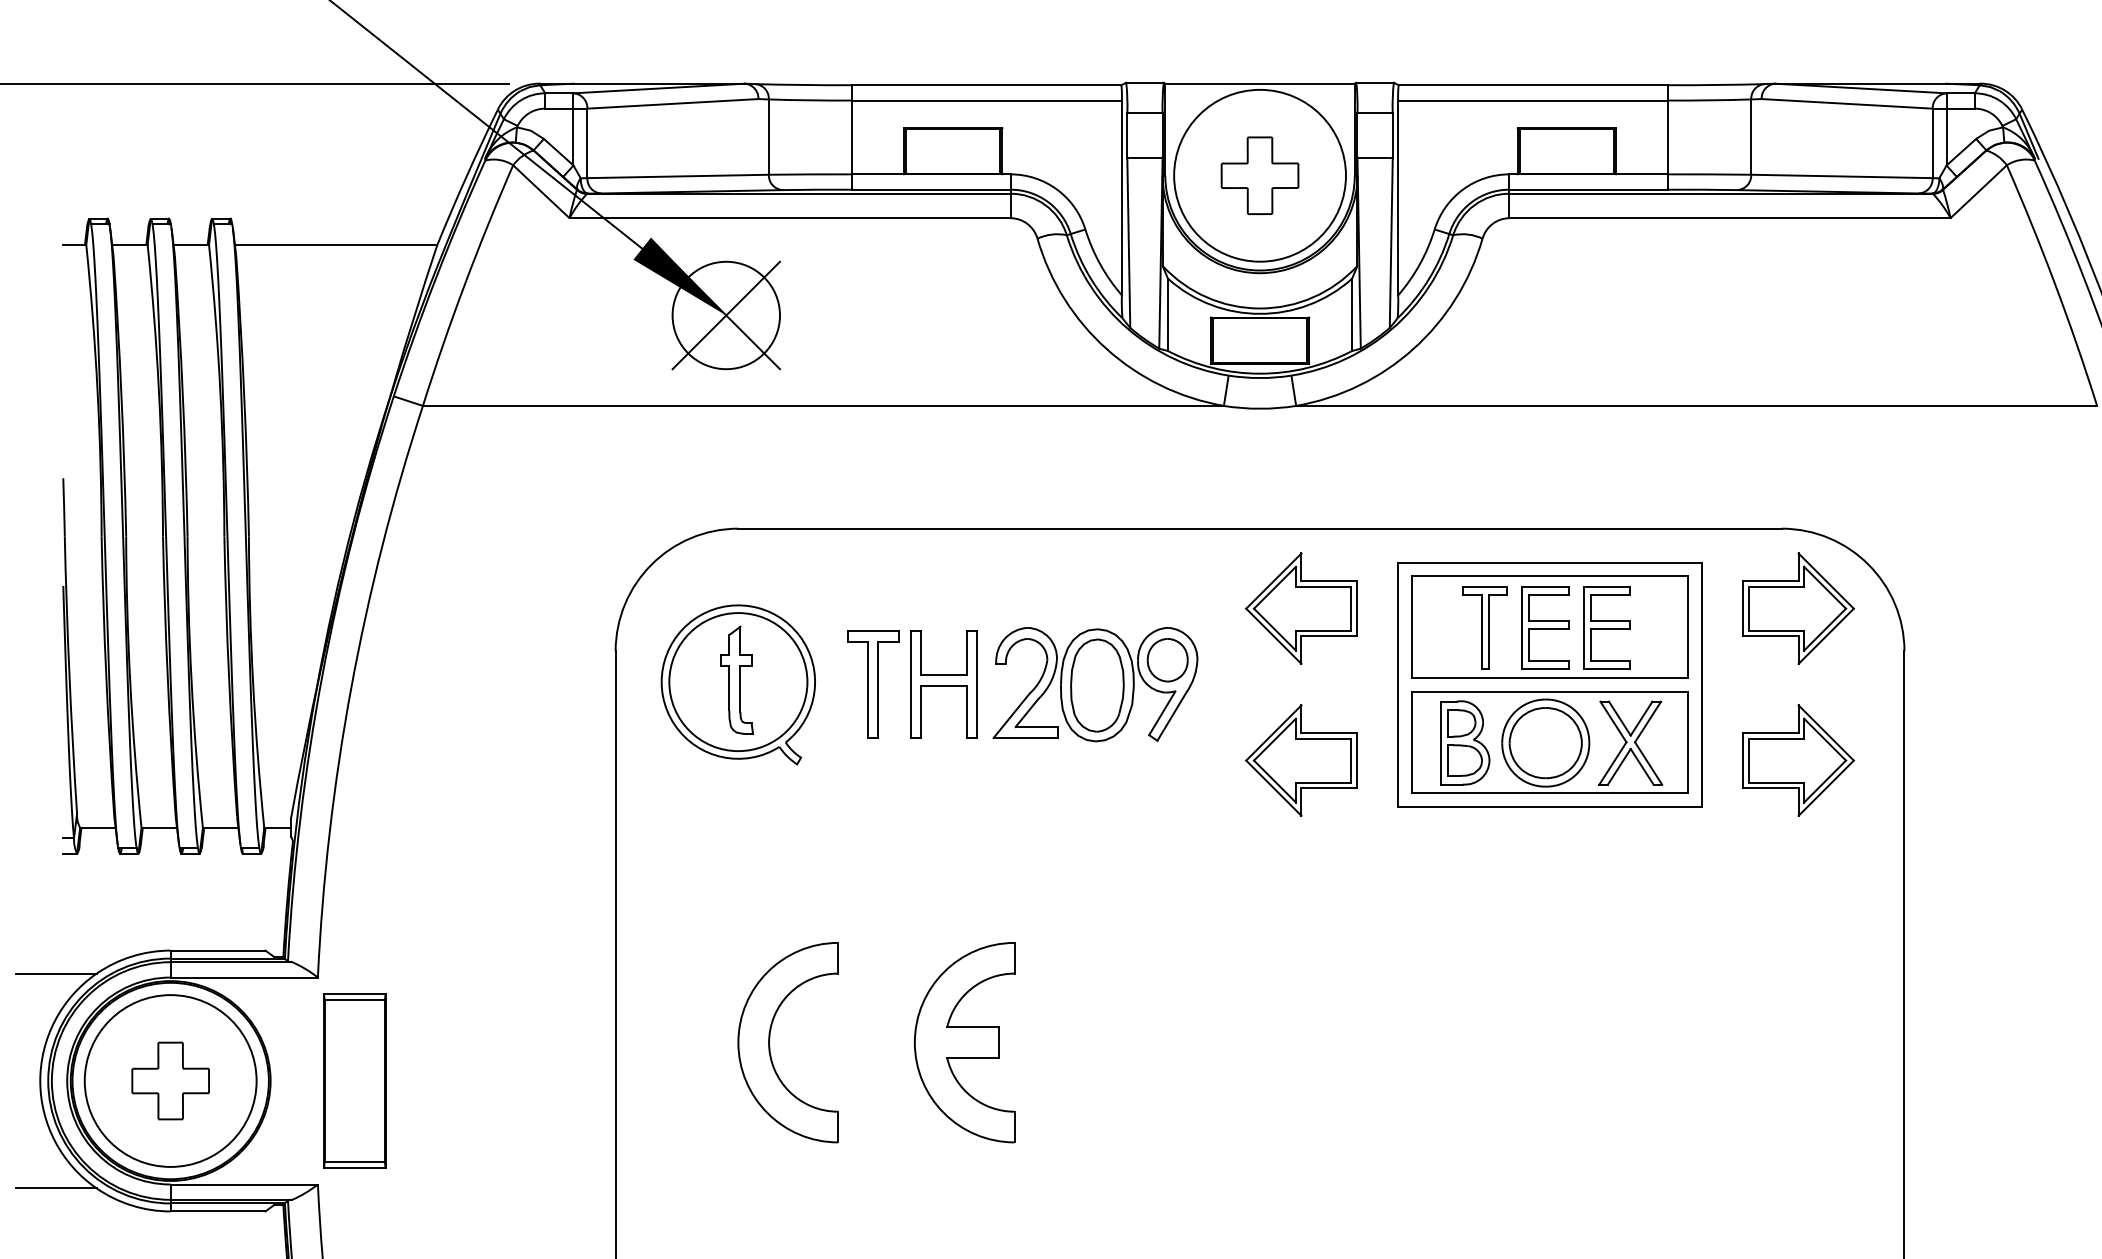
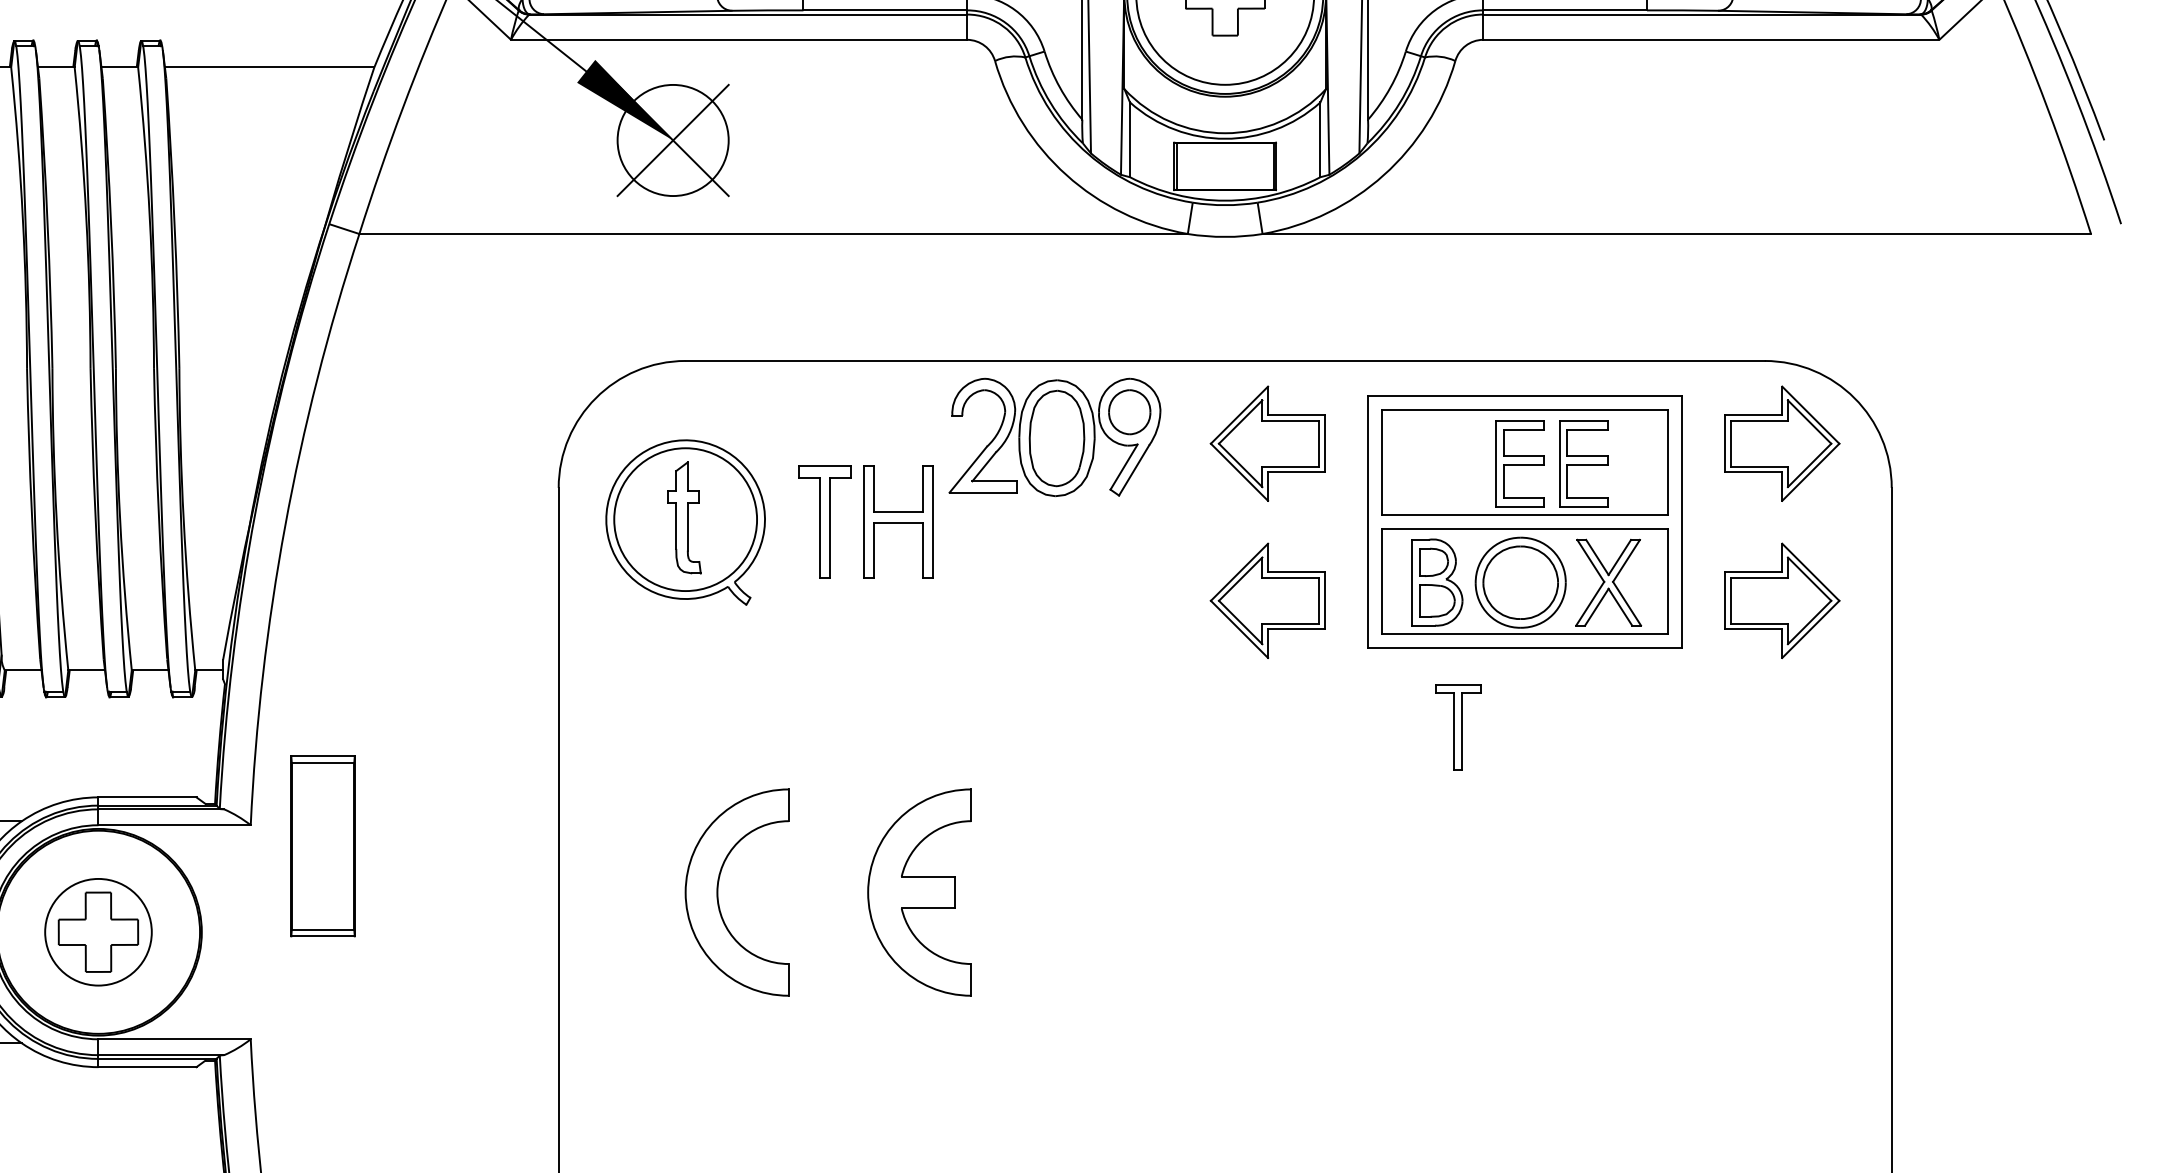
part: (1484, 627) -> (1457, 726), moved
part: (1095, 684) -> (1055, 437), moved
circle: (170, 1080) -> (98, 931), size x0.6
part: (354, 1080) -> (322, 845), moved

